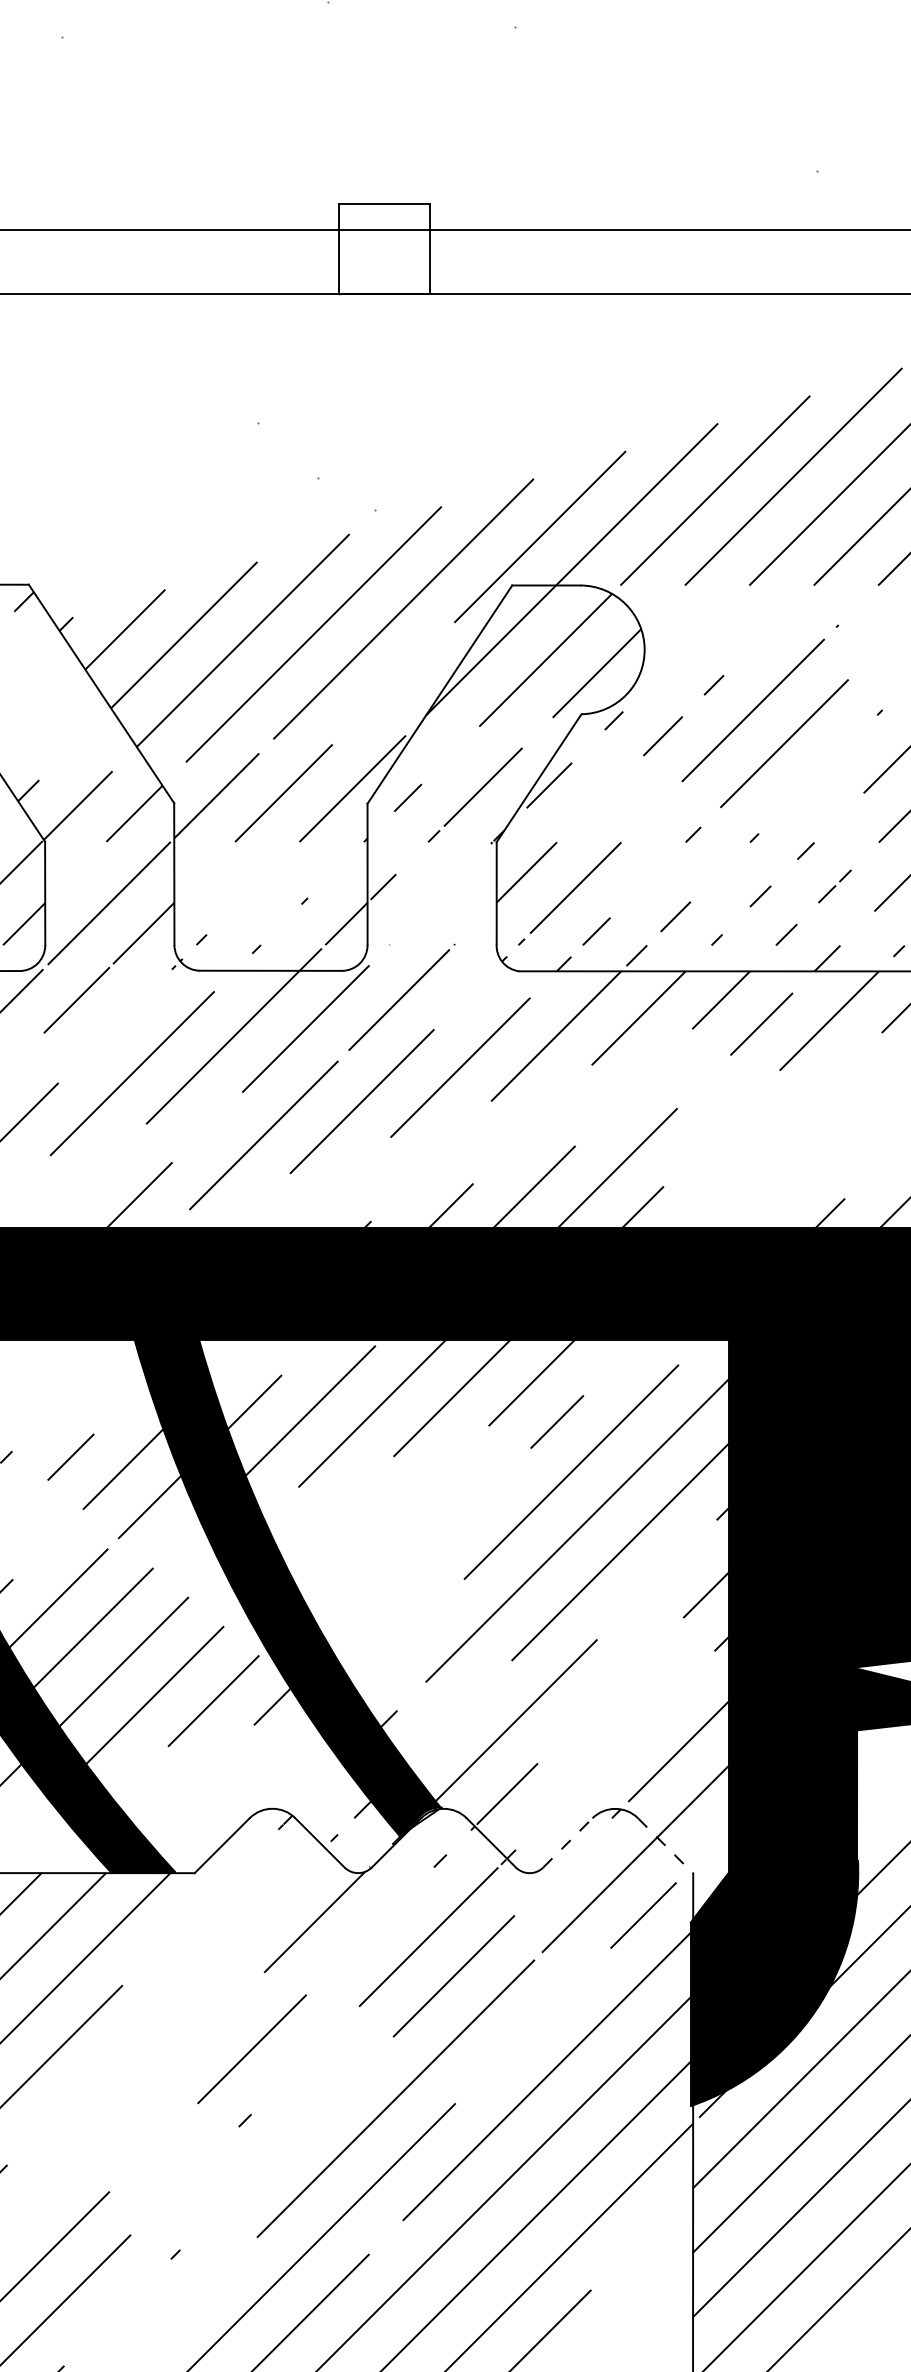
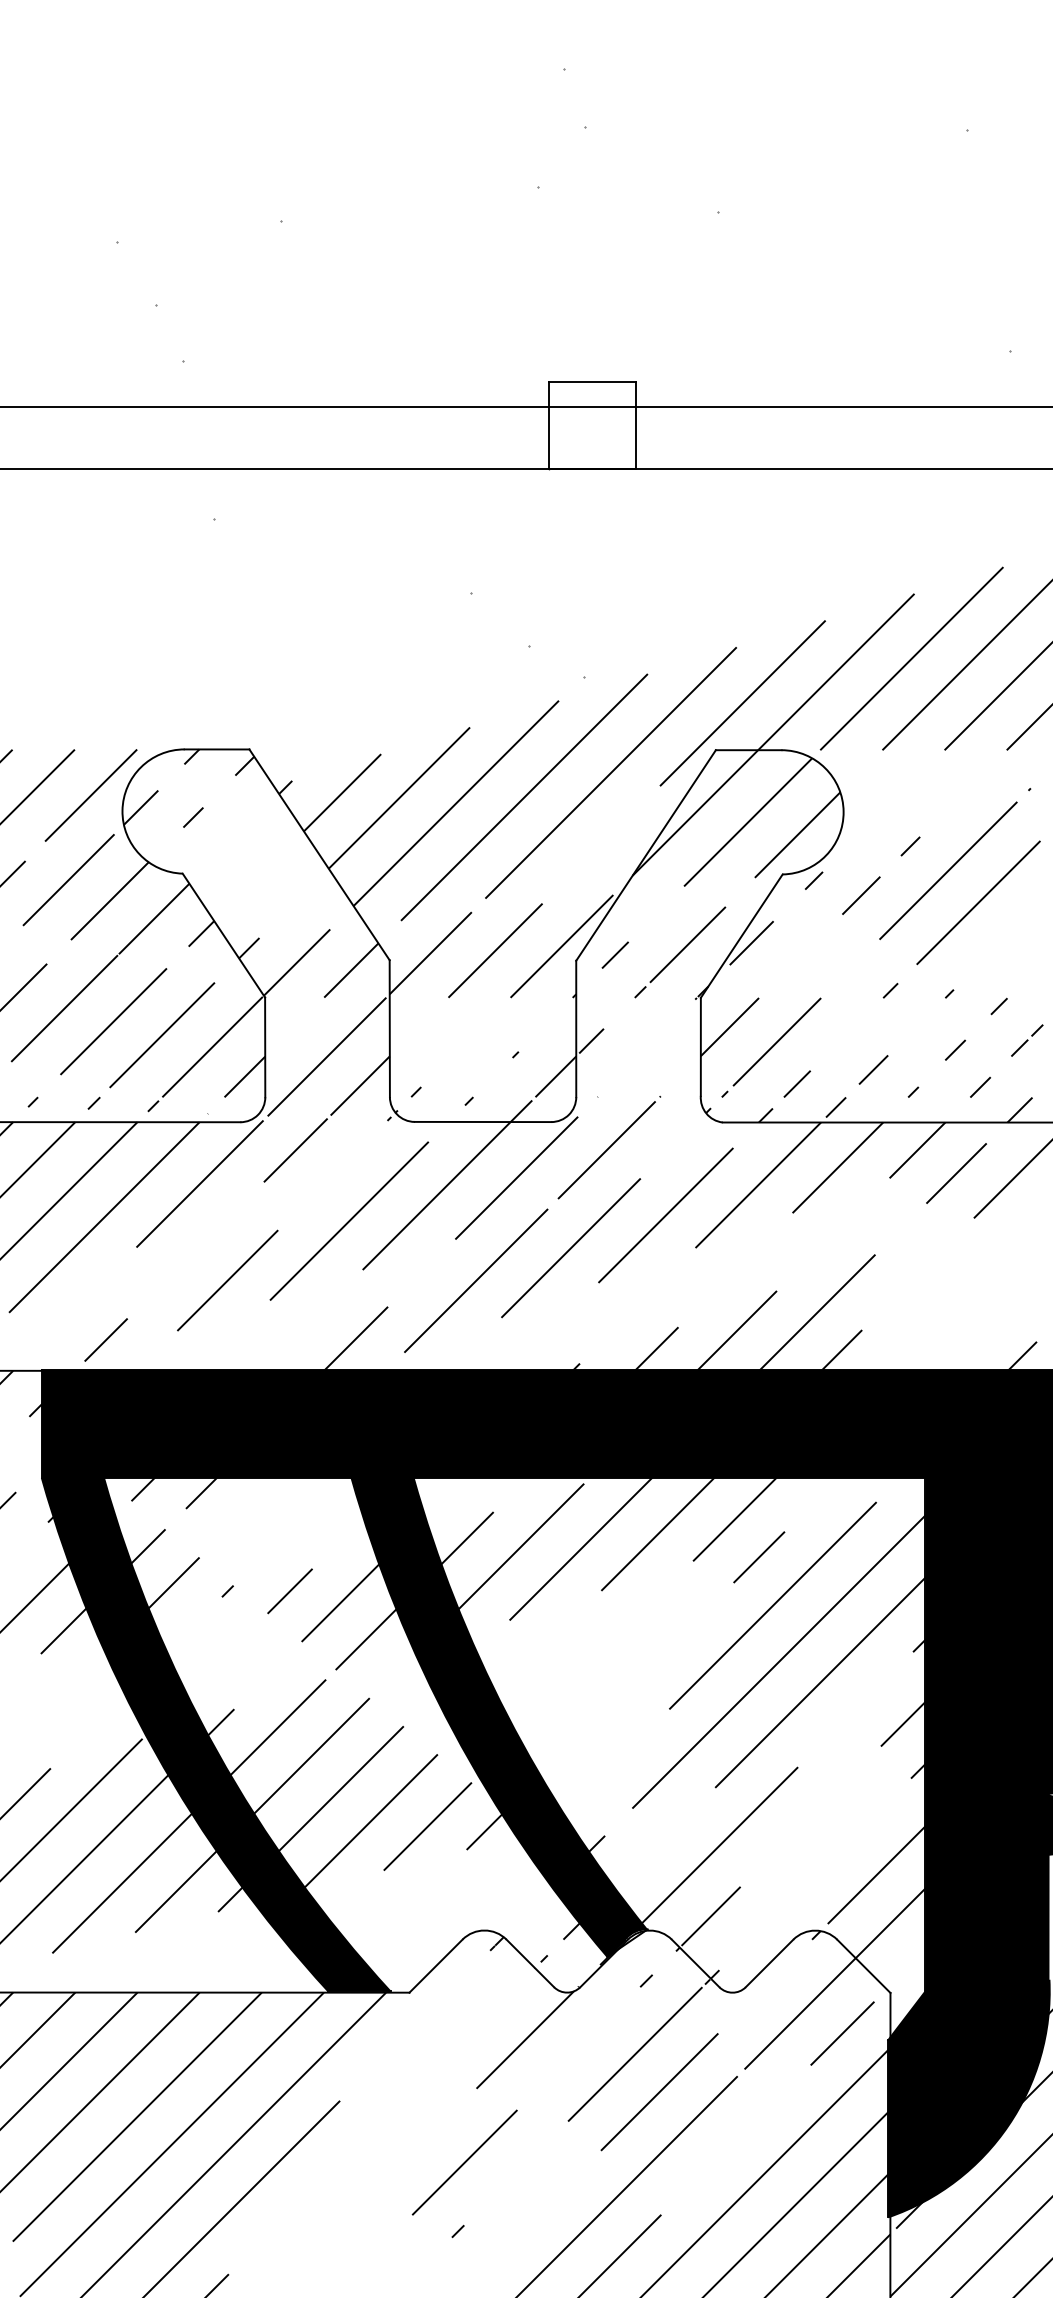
line: (567, 1842) -> (769, 1963), dashed -> solid
line: (665, 1846) -> (863, 1966), dashed -> solid

